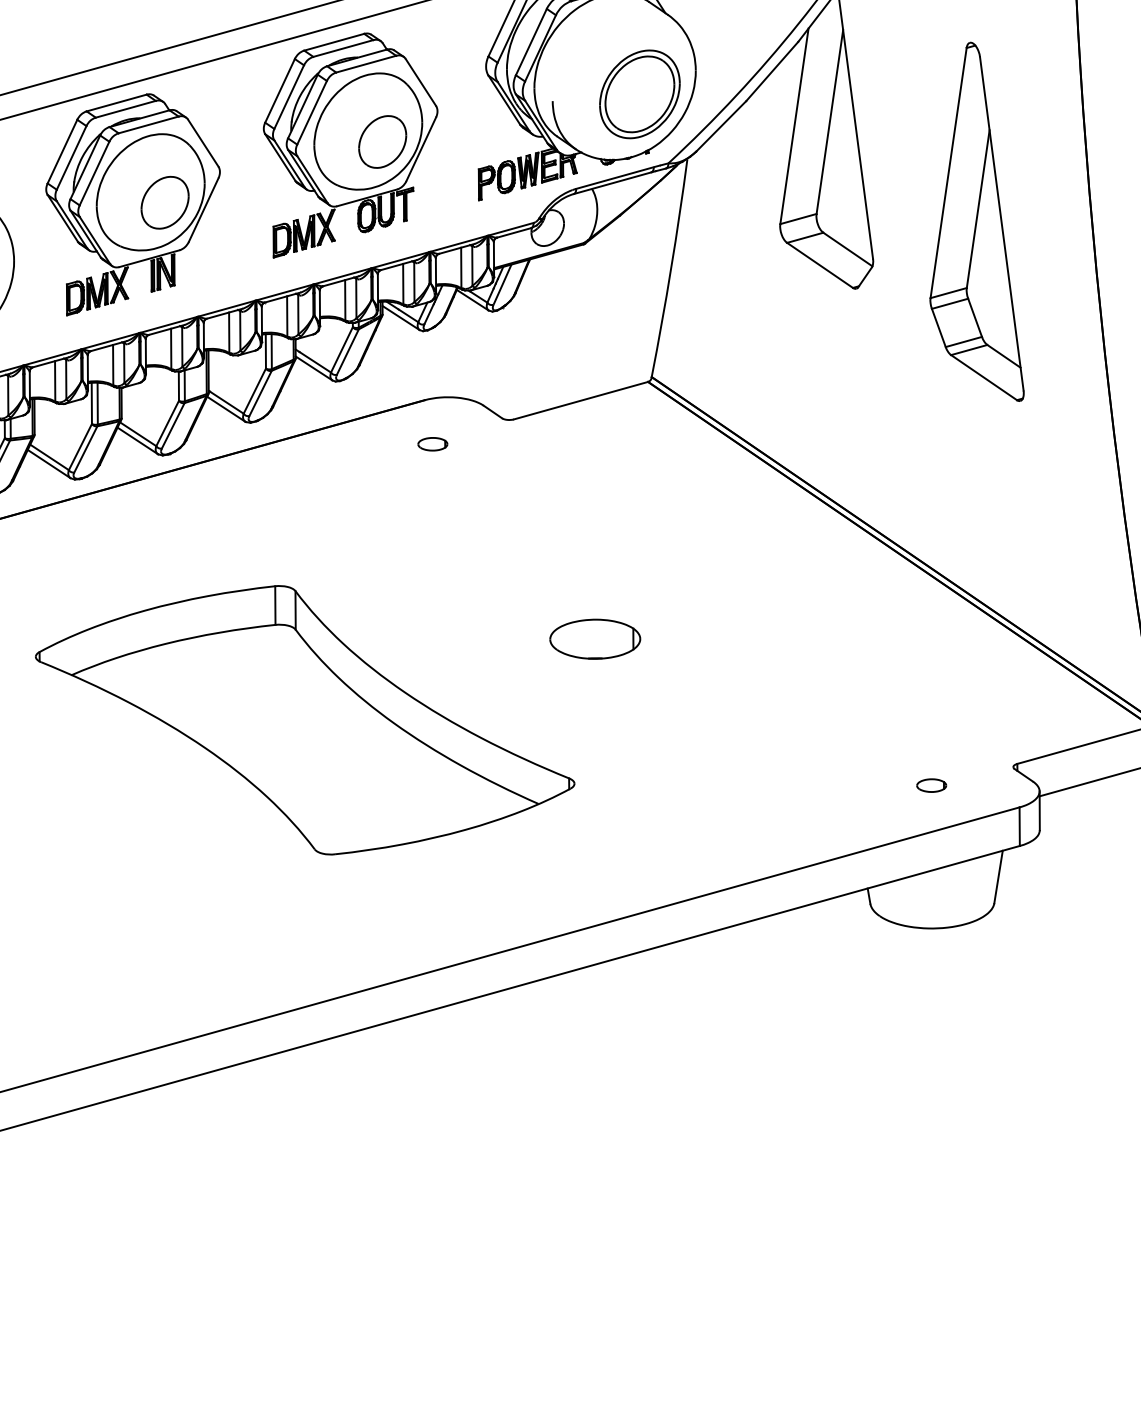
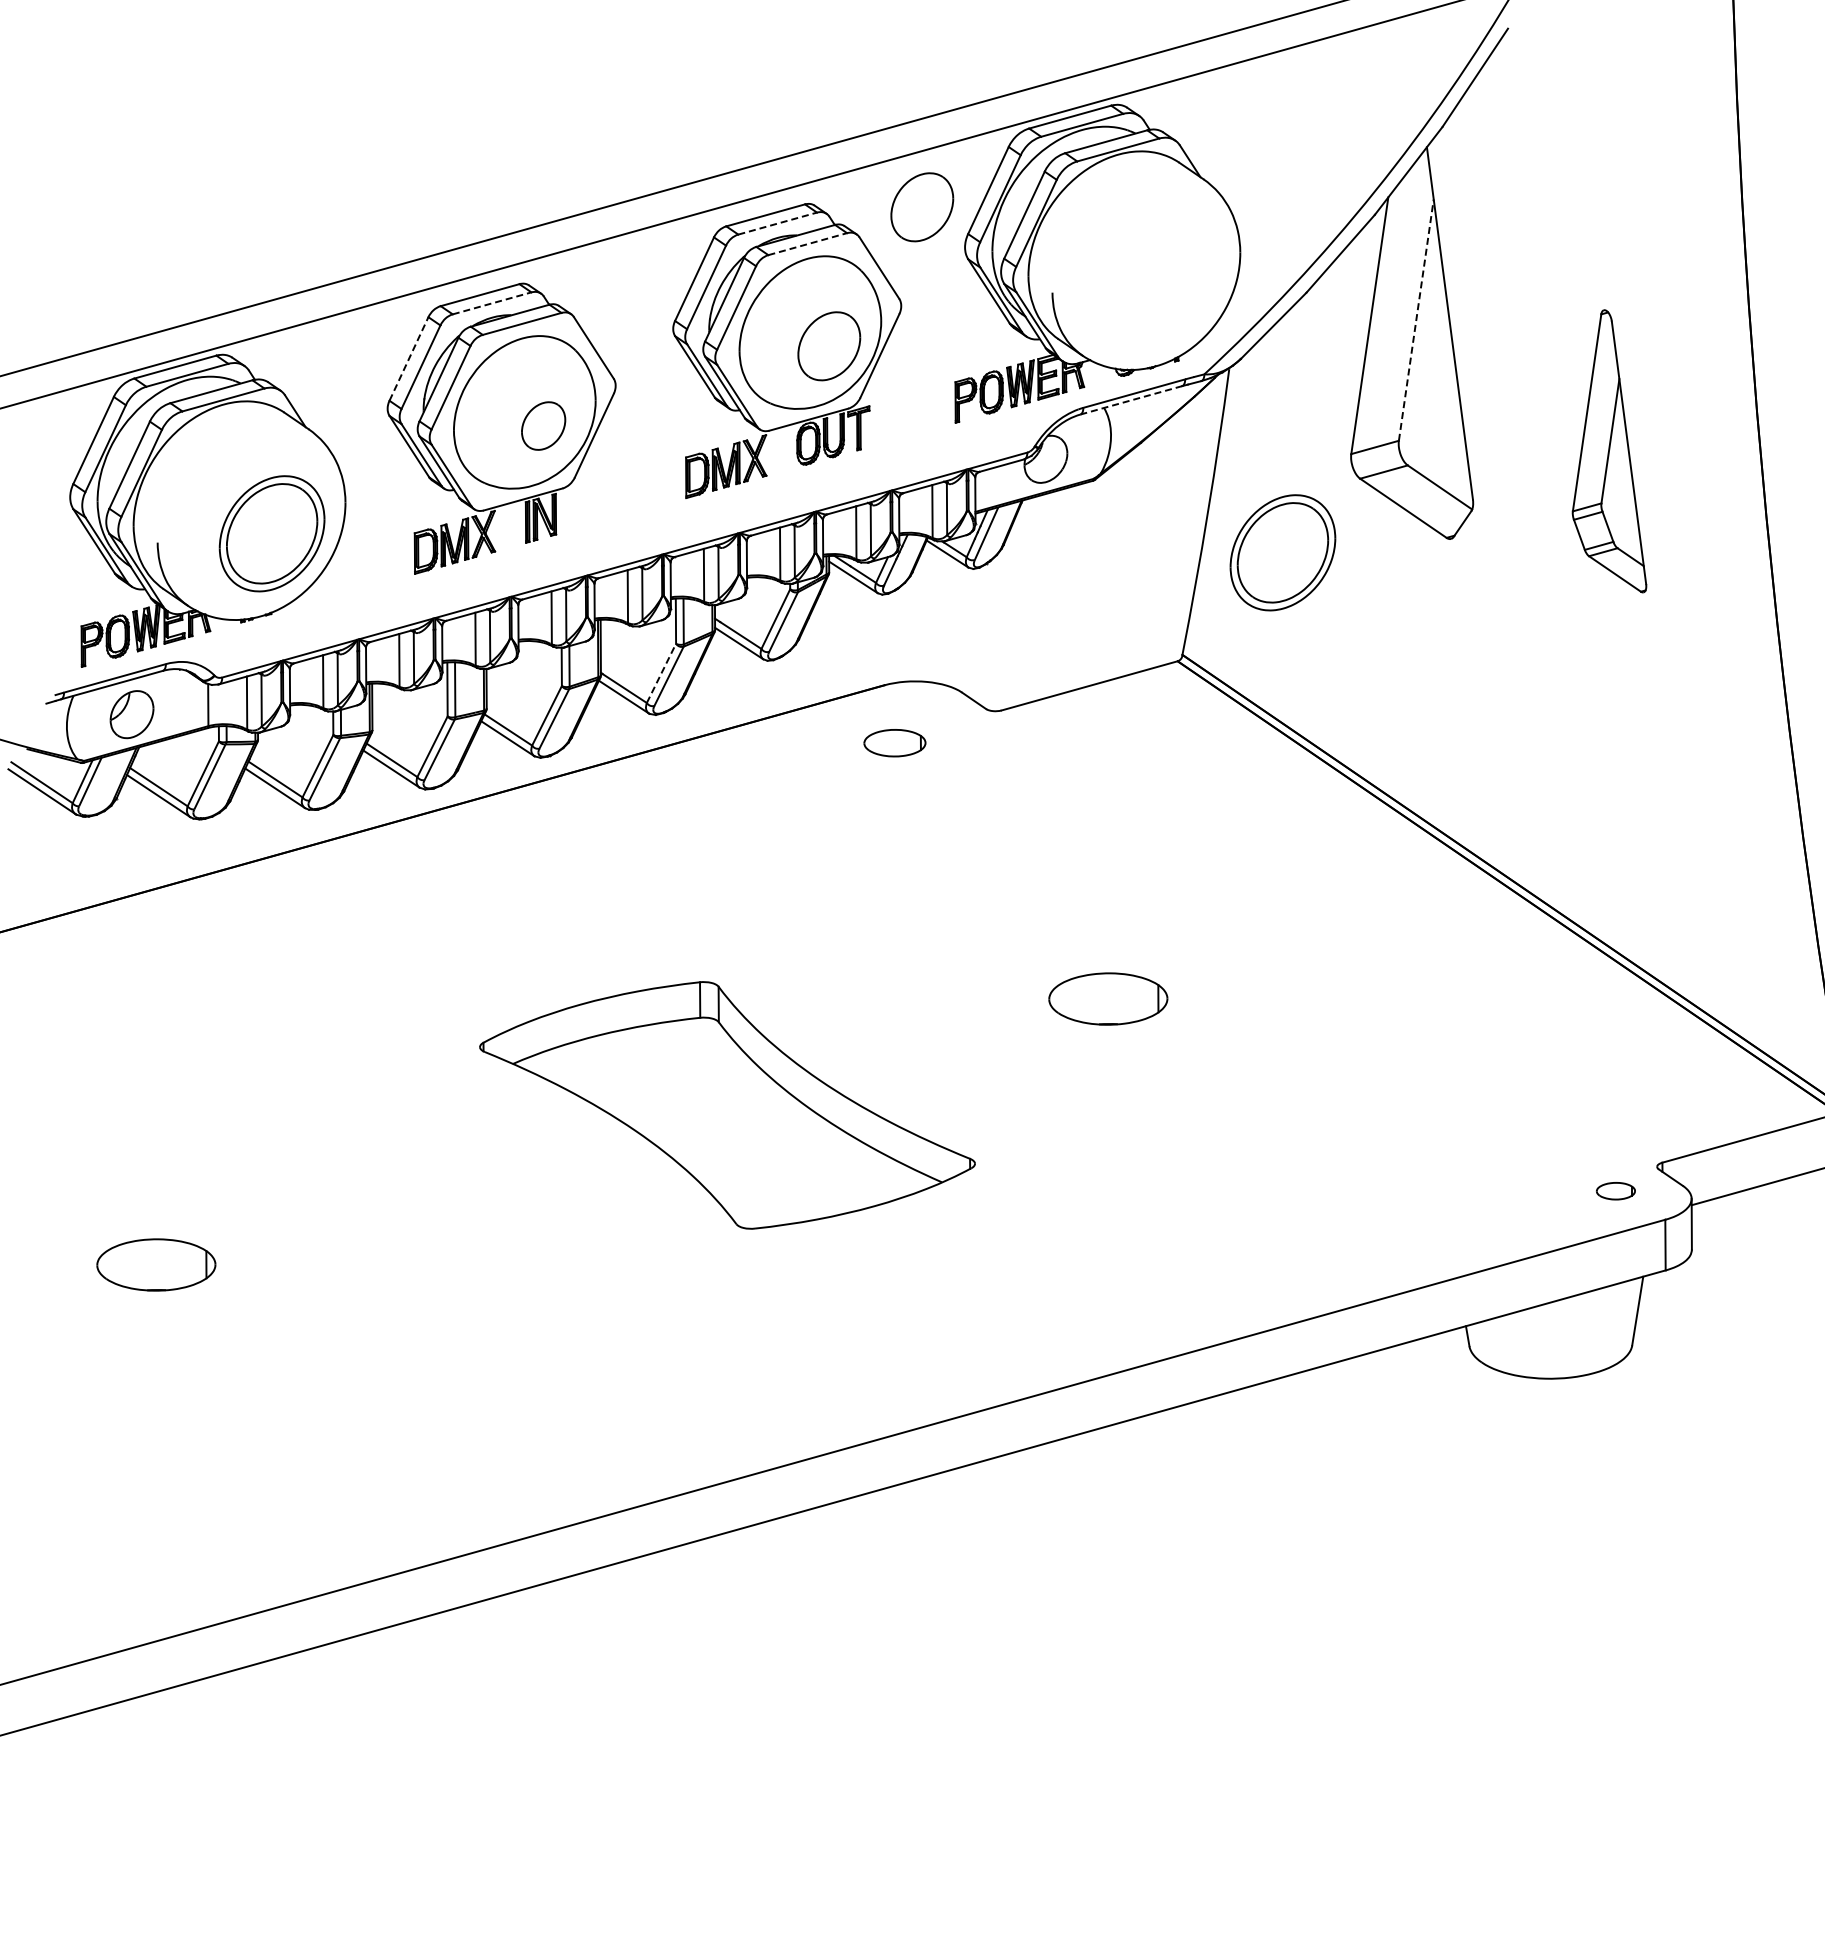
part: (453, 36) -> (922, 207), added
line: (343, 48) -> (777, 223), solid -> dashed
line: (366, 64) -> (807, 244), solid -> dashed
part: (639, 94) -> (1282, 552), moved
line: (126, 109) -> (492, 303), solid -> dashed
line: (830, 122) -> (1416, 320), solid -> dashed
line: (62, 151) -> (409, 358), solid -> dashed
line: (612, 183) -> (1131, 400), solid -> dashed
part: (164, 202) -> (543, 425), size x0.7
part: (977, 222) -> (1609, 451), size x0.6
line: (254, 390) -> (661, 672), solid -> dashed
part: (433, 443) -> (895, 742), size x1.6
part: (305, 720) -> (727, 1105), size x0.7
part: (931, 785) -> (1615, 1191), moved

